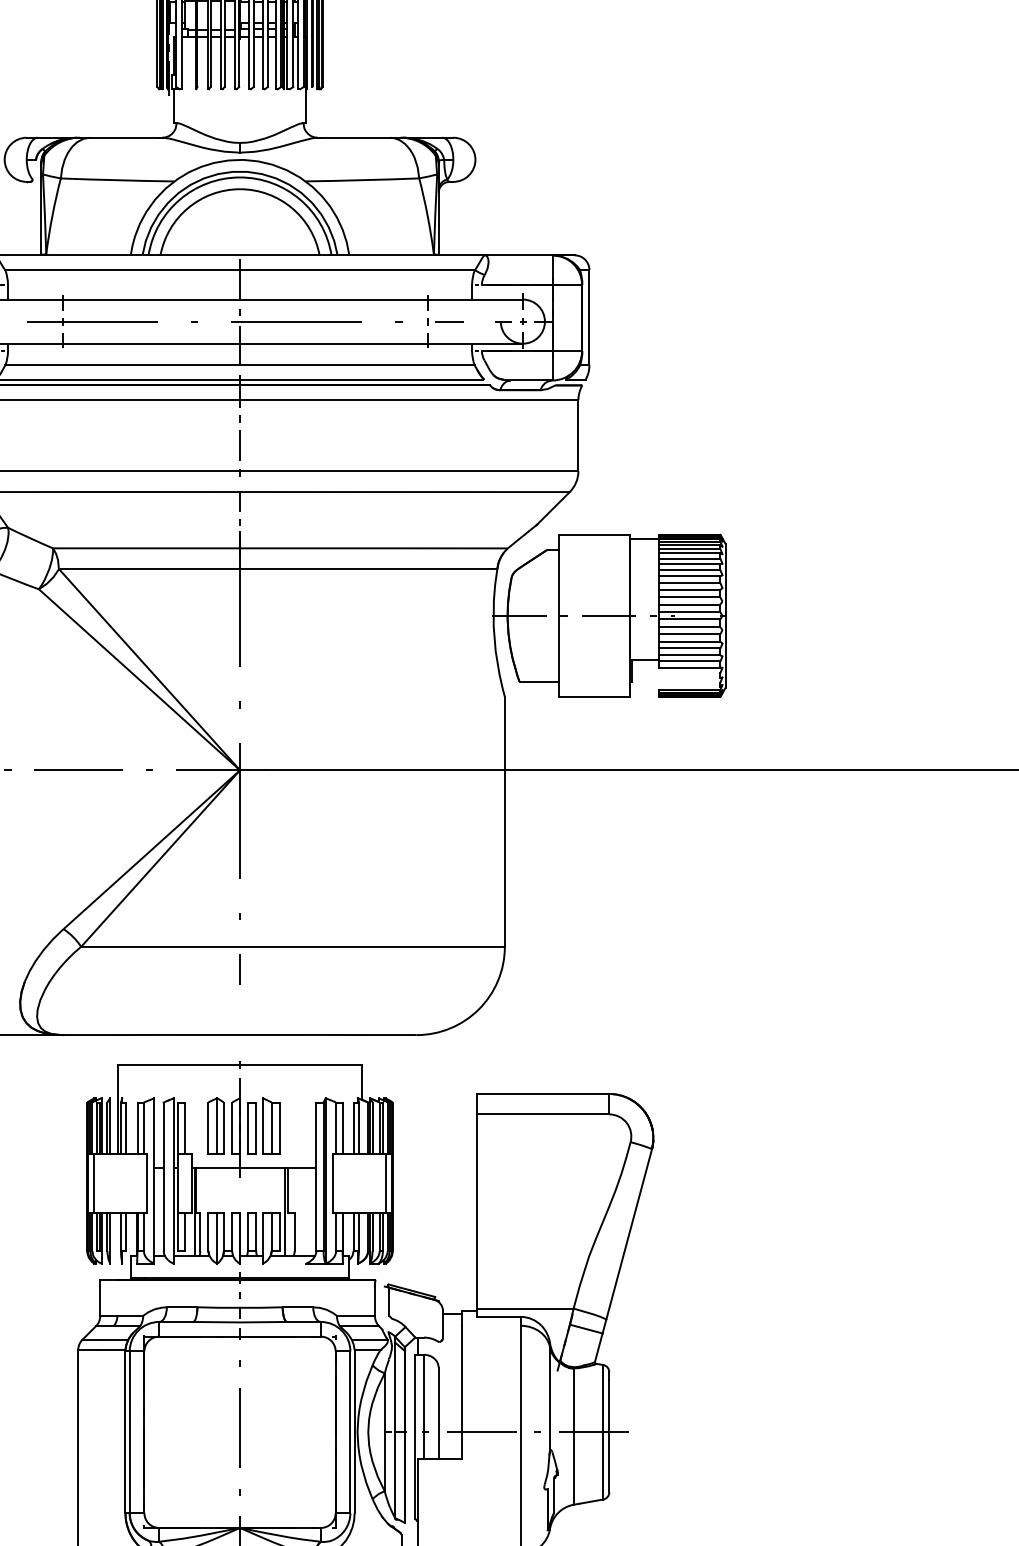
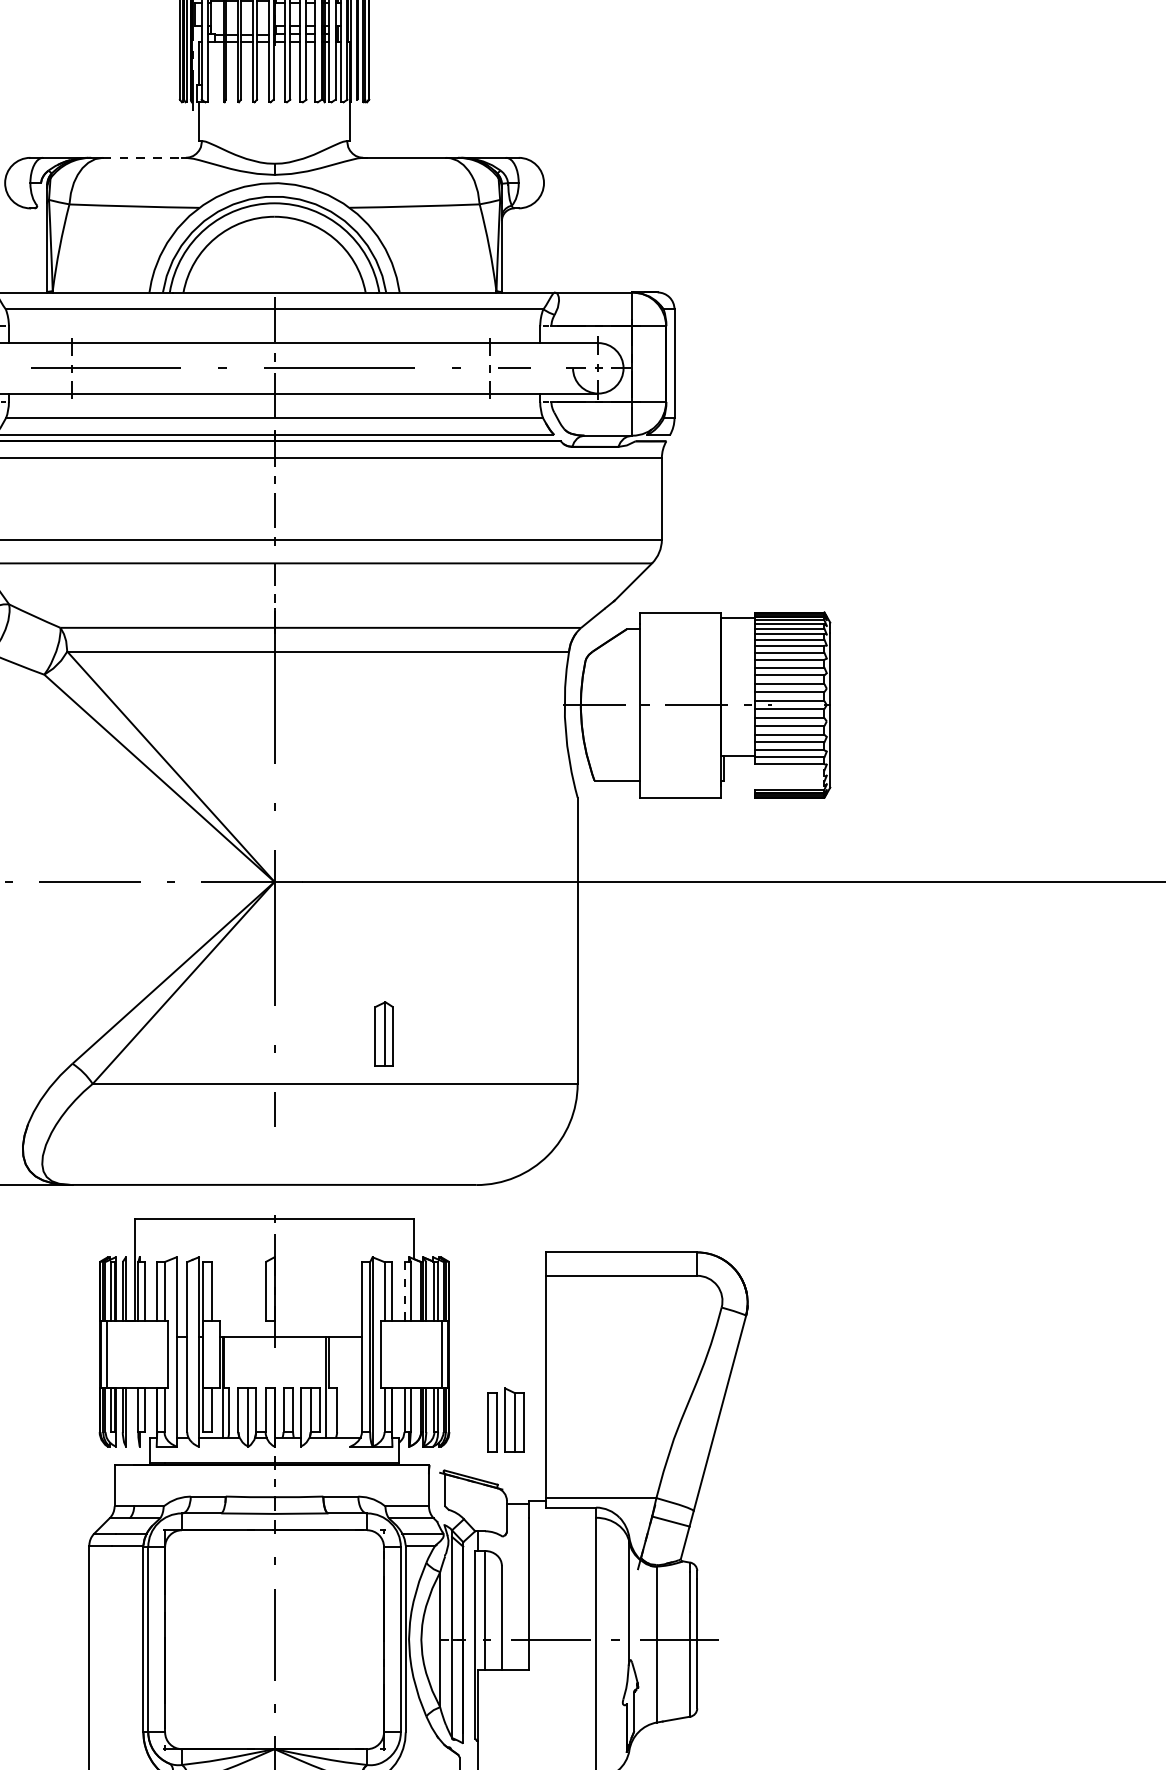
line: (126, 137) -> (144, 157), solid -> dashed
part: (215, 1125) -> (383, 1033), moved
part: (263, 1125) -> (505, 1419), moved
line: (353, 1127) -> (404, 1290), solid -> dashed

